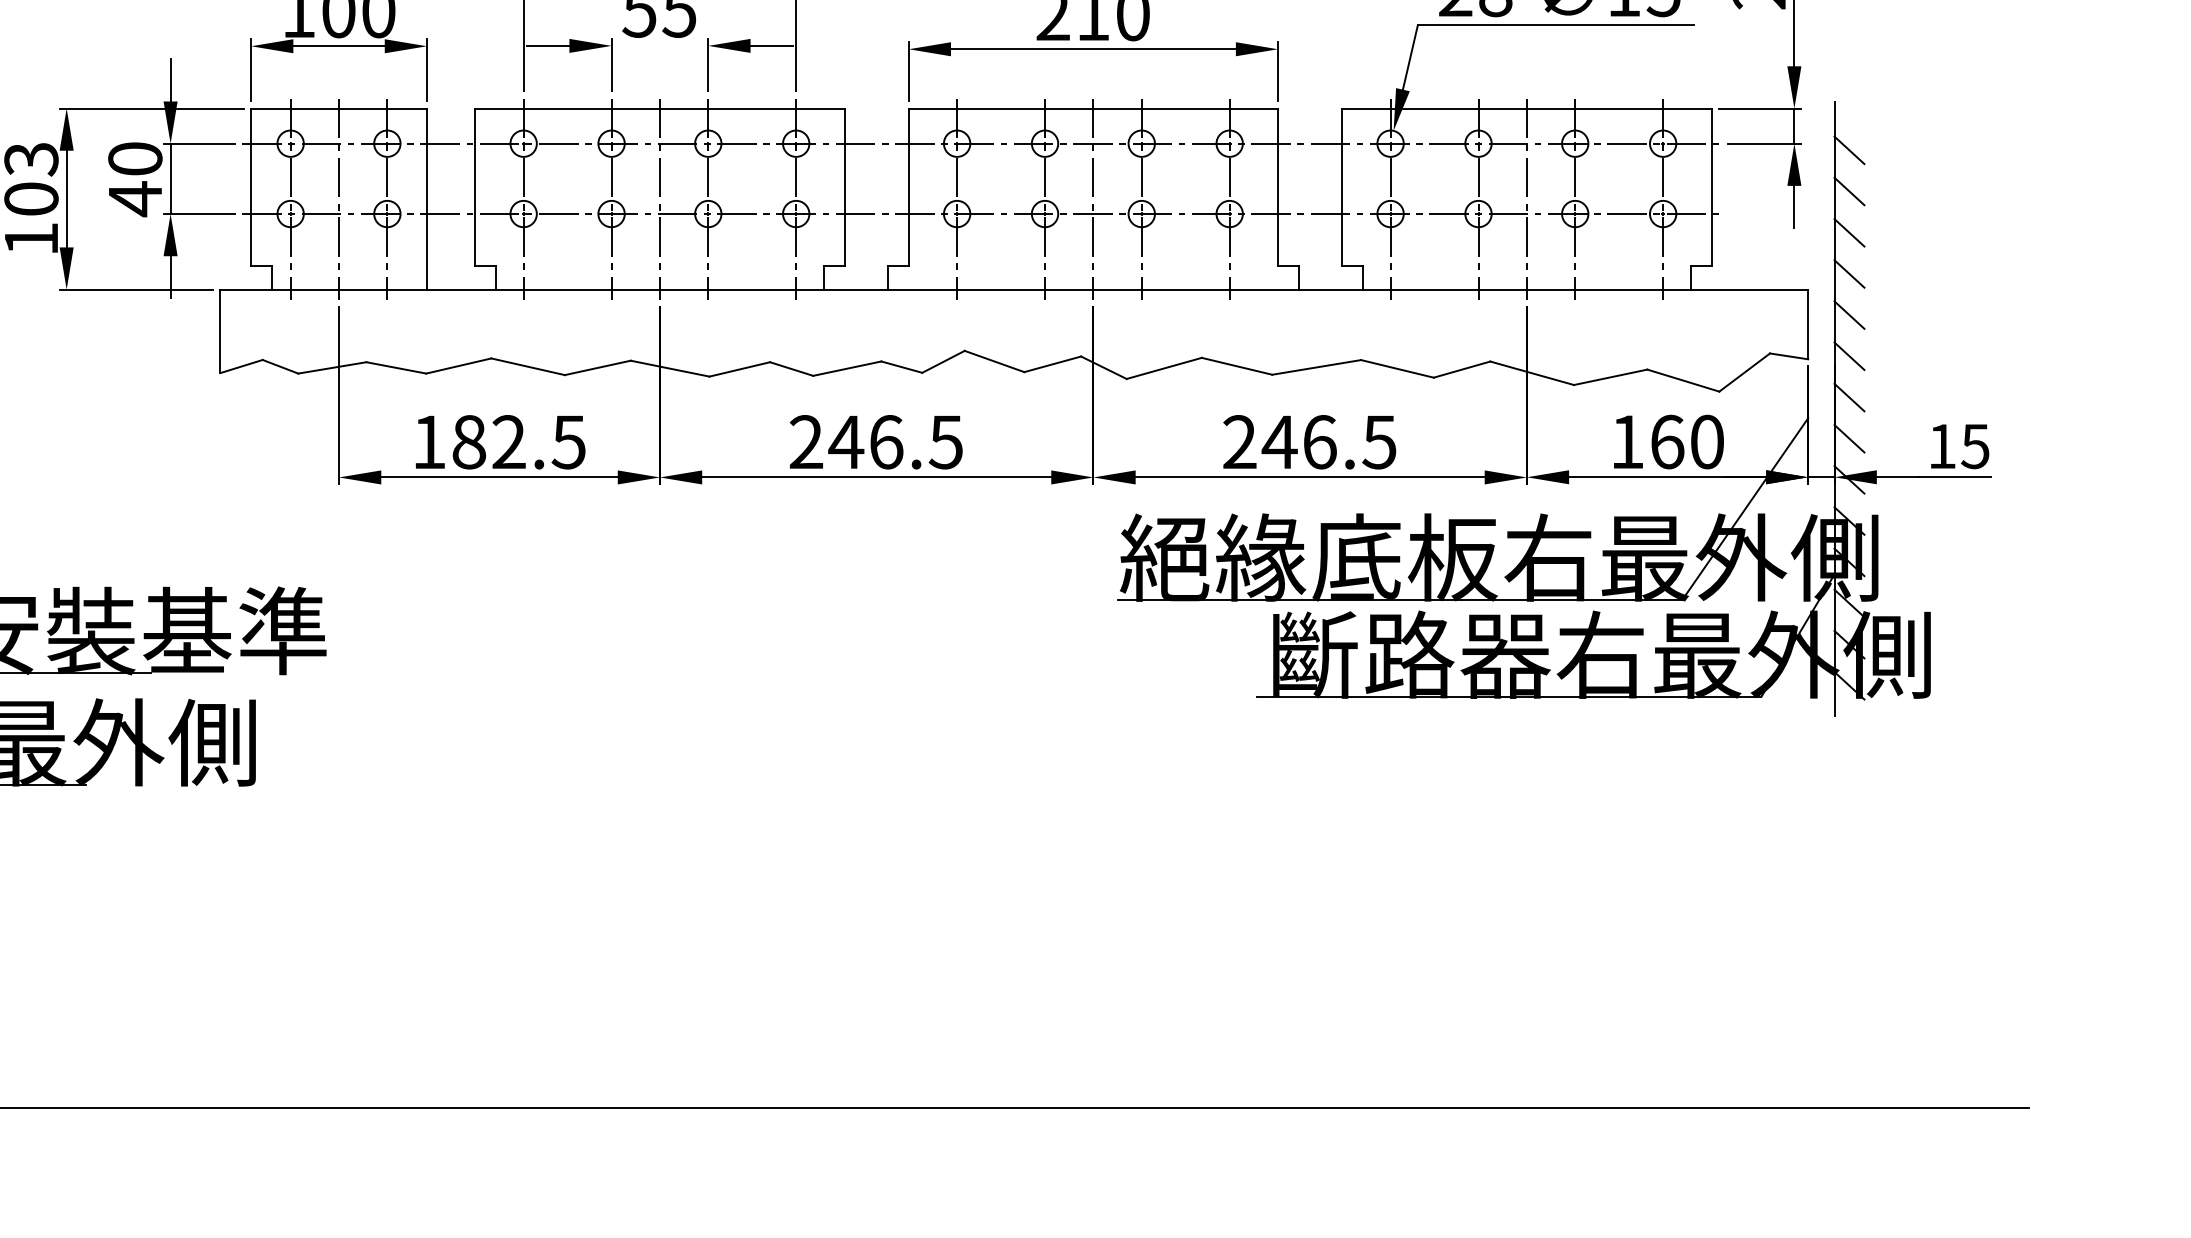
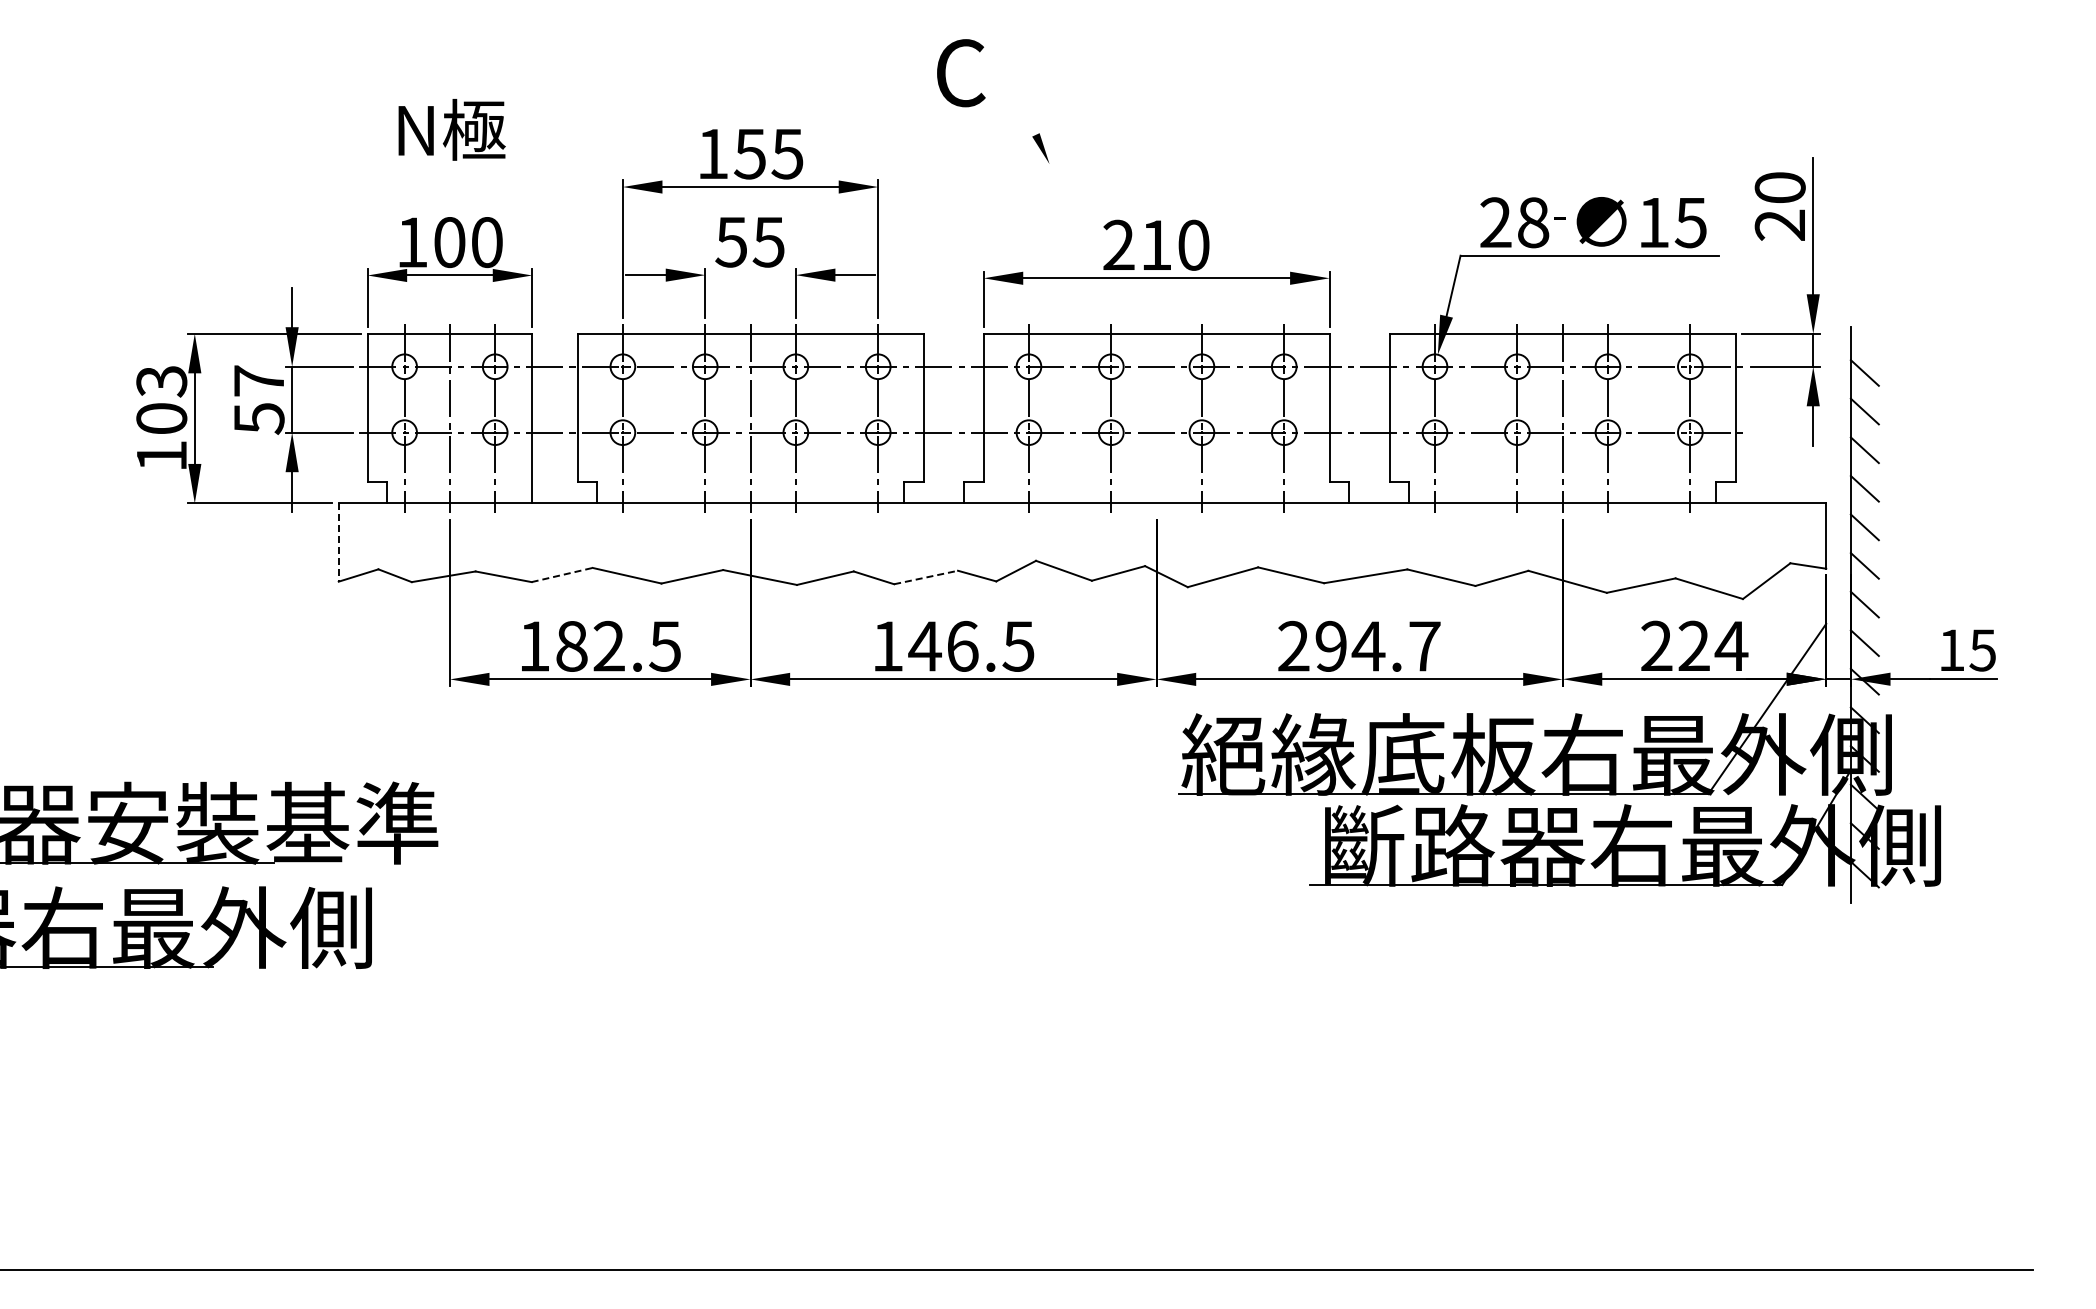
text: (134, 179) -> (258, 400), 40 -> 57
line: (1093, 198) -> (1156, 418), removed
line: (220, 332) -> (338, 543), solid -> dashed
line: (459, 365) -> (562, 574), solid -> dashed
line: (847, 368) -> (926, 577), solid -> dashed
text: (806, 441) -> (887, 645), 246.5 -> 146.5
text: (1329, 441) -> (1377, 645), 246.5 -> 294.7
text: (1667, 441) -> (1694, 645), 160 -> 224

